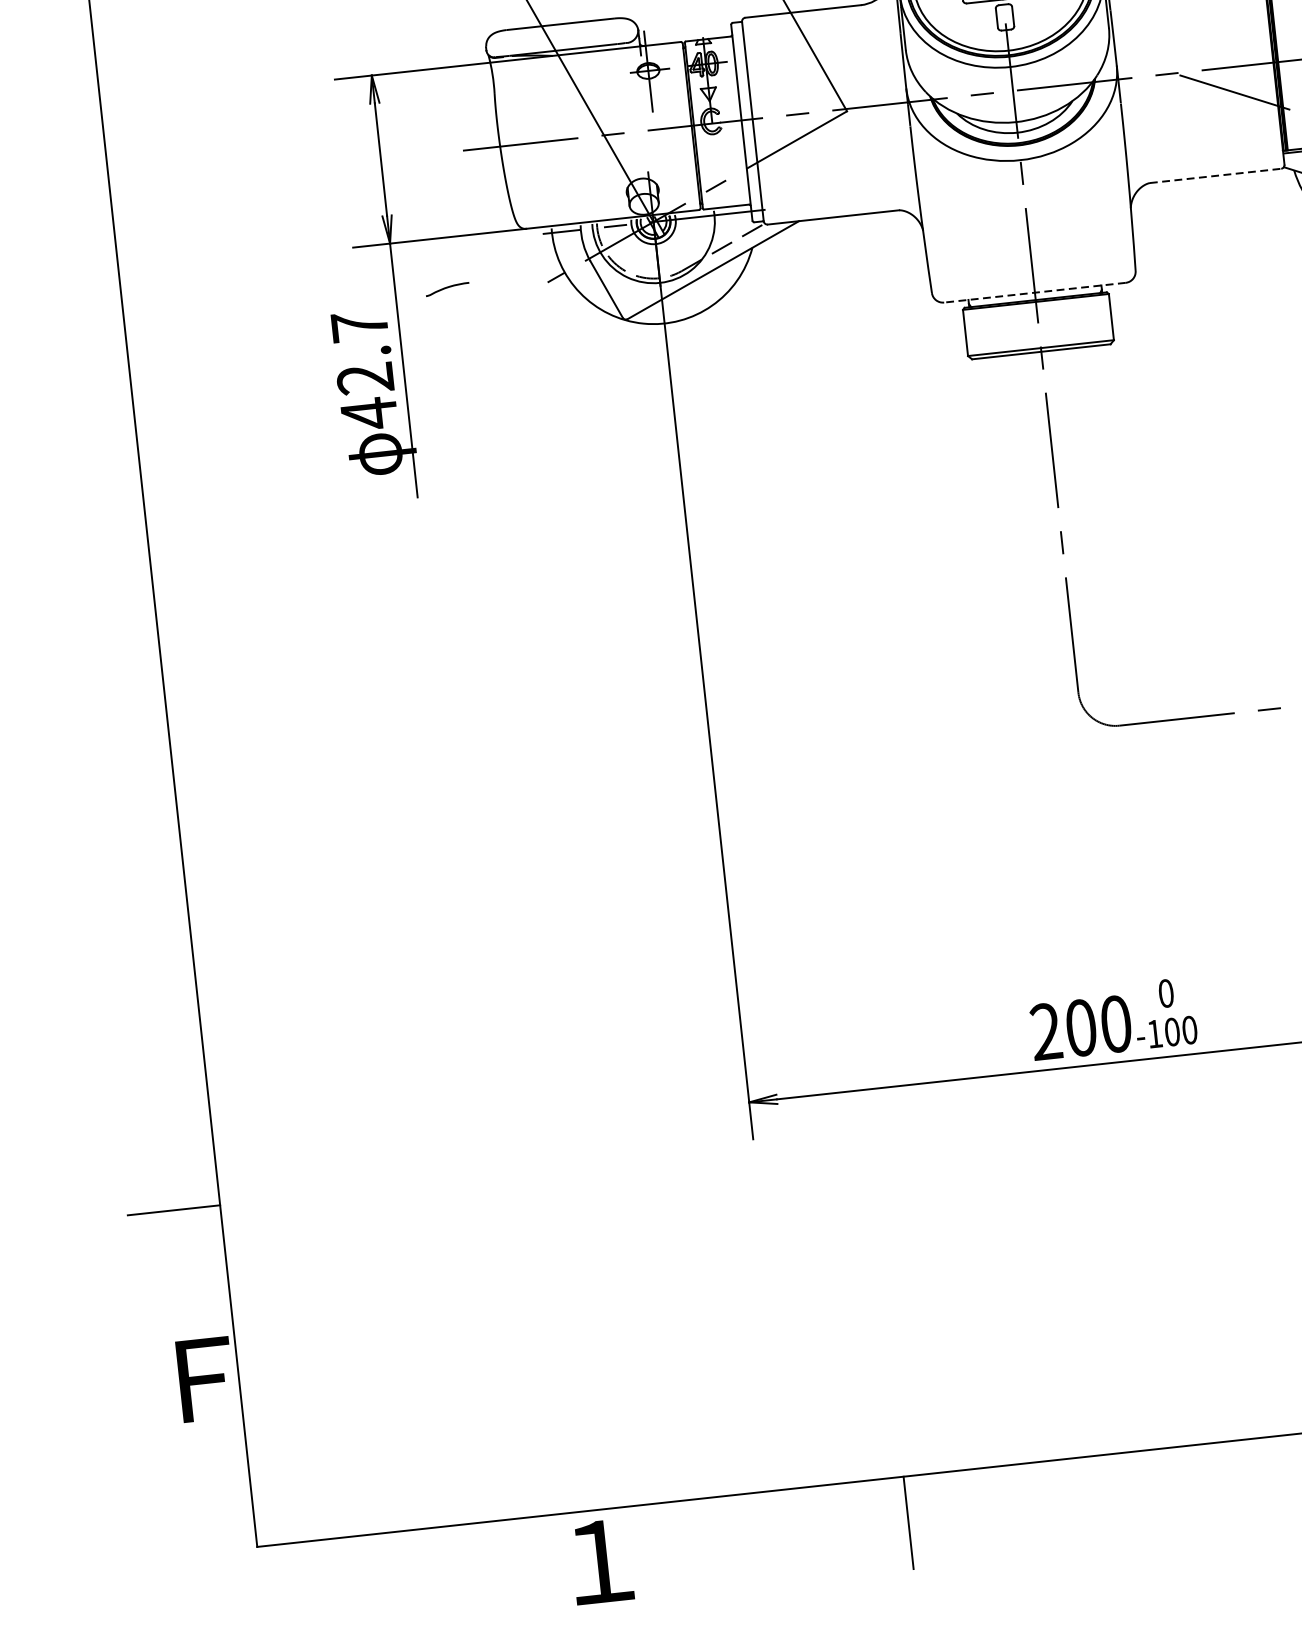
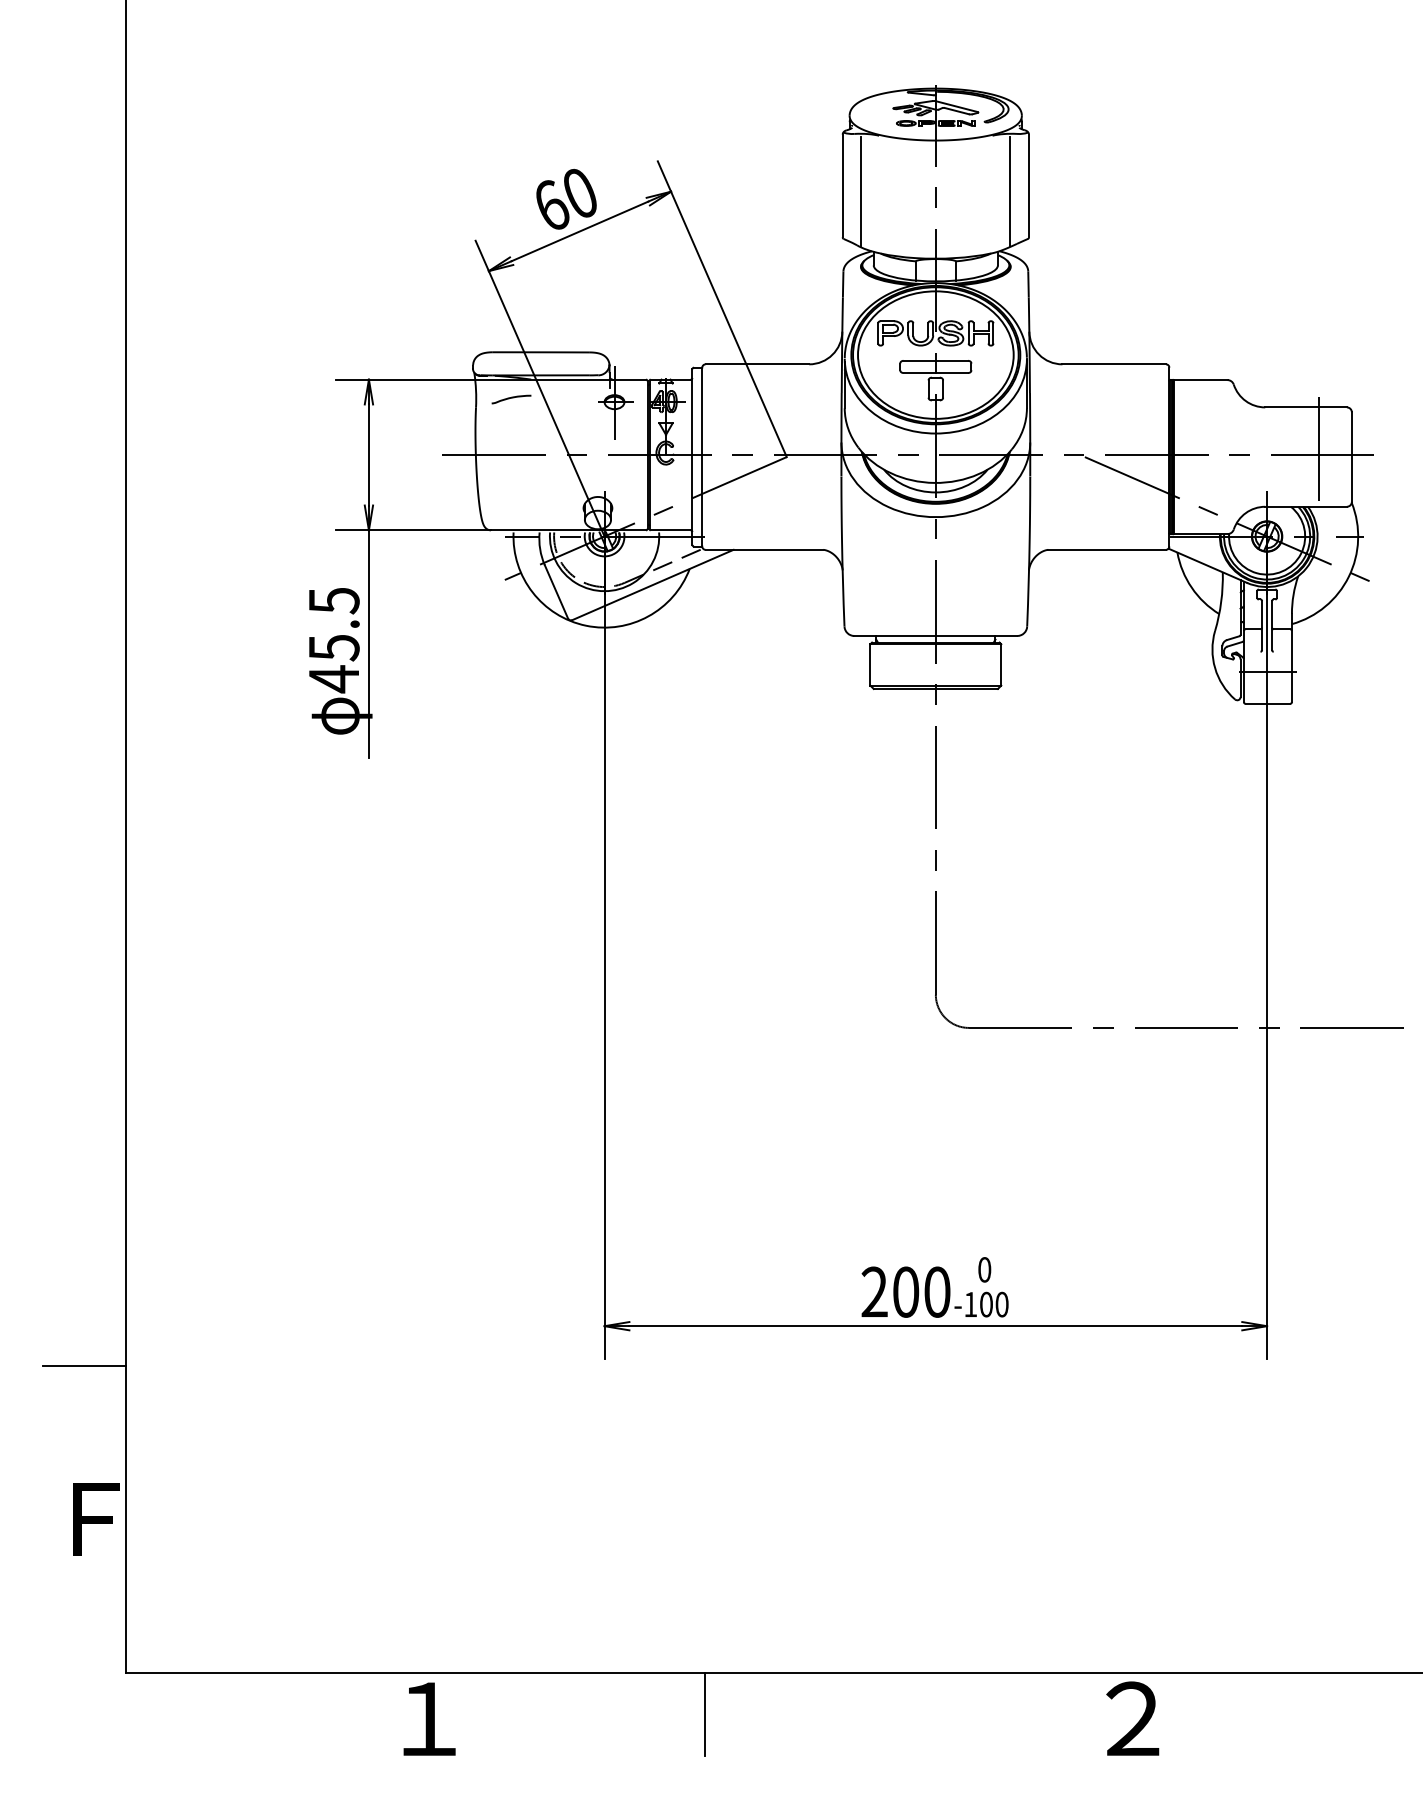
line: (1215, 175) -> (1107, 549), dashed -> solid
curve: (447, 288) -> (511, 398), moved
line: (1034, 292) -> (935, 635), dashed -> solid
text: (361, 352) -> (333, 624), 42.7 -> 45.5

